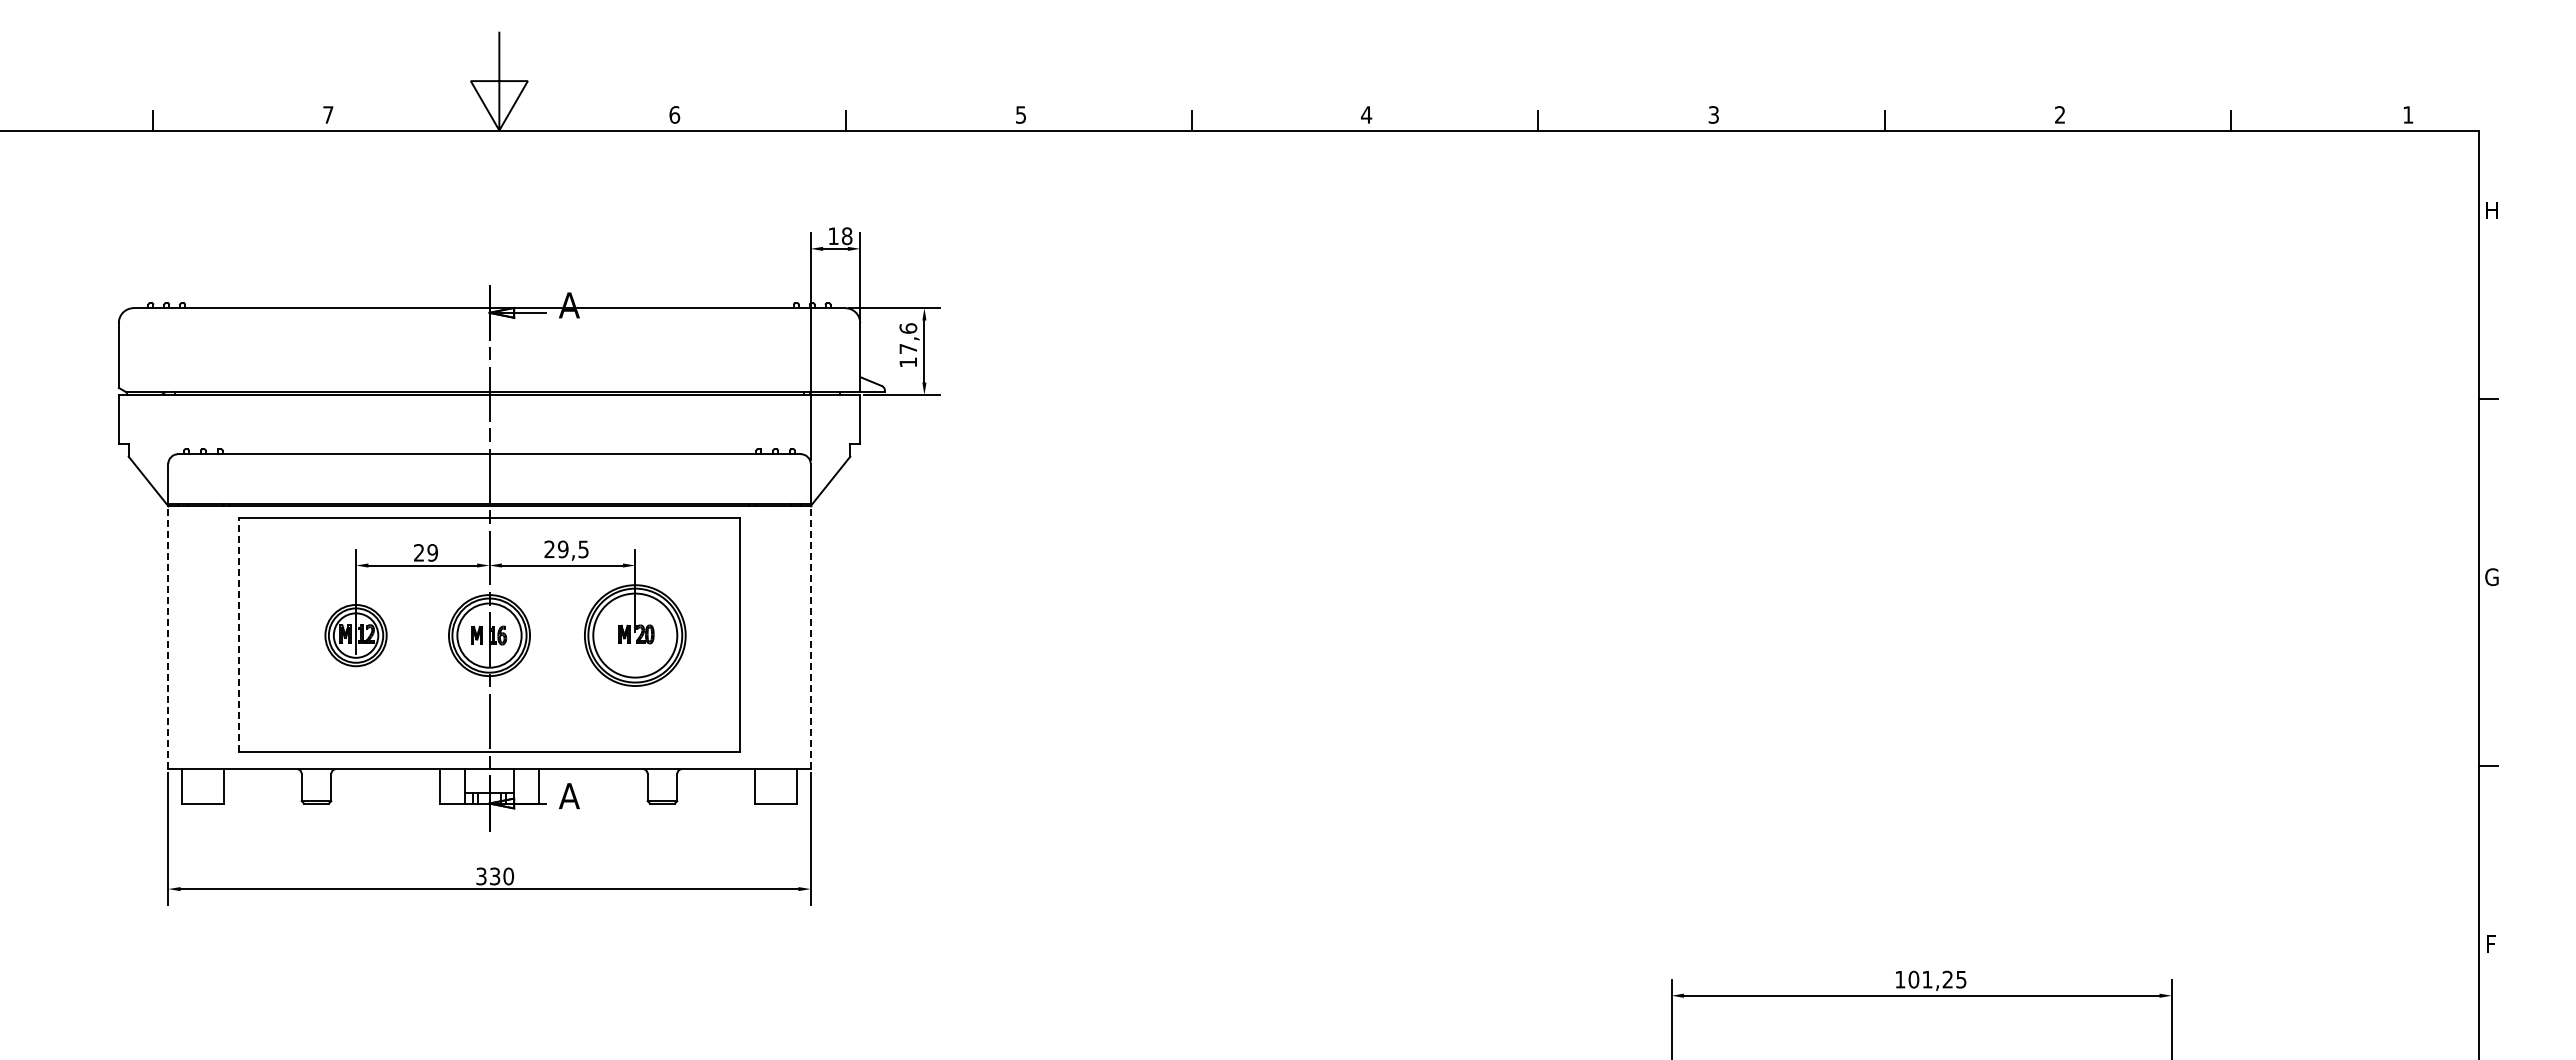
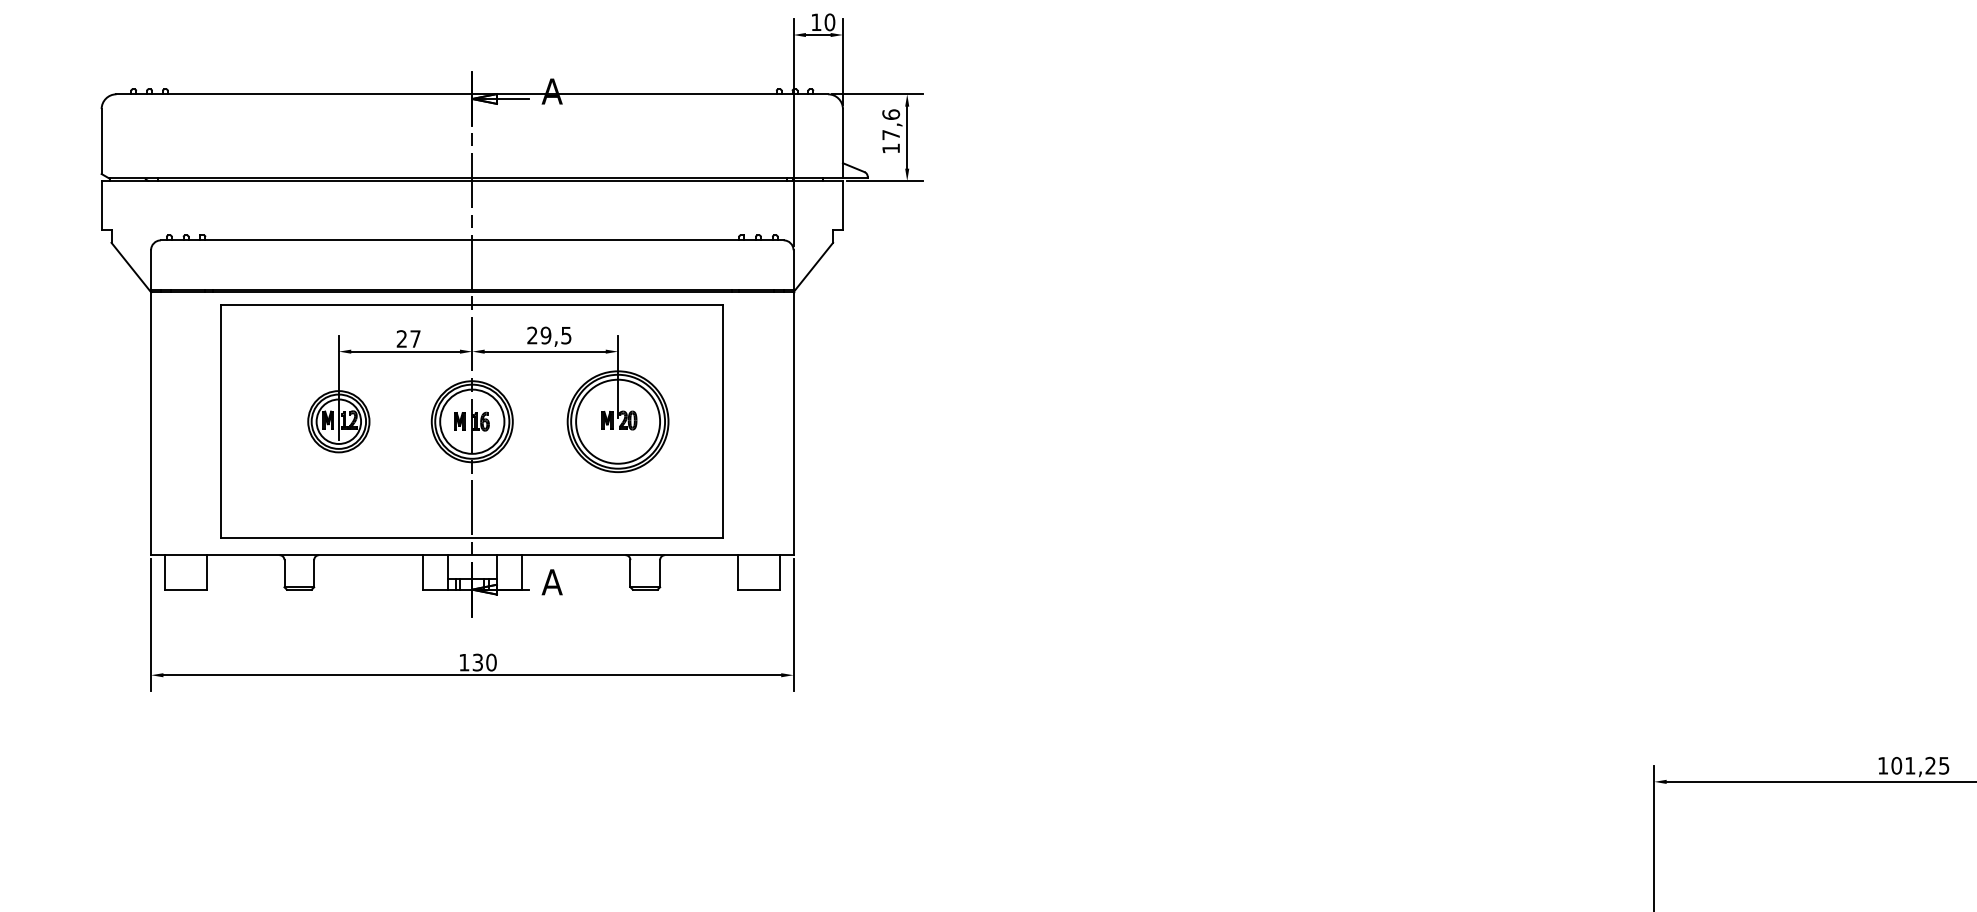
text: (846, 235) -> (829, 21), 18 -> 10
text: (432, 552) -> (415, 338), 29 -> 27
line: (238, 635) -> (221, 421), dashed -> solid
line: (168, 637) -> (151, 423), dashed -> solid
line: (810, 637) -> (793, 423), dashed -> solid
text: (481, 876) -> (464, 662), 330 -> 130

